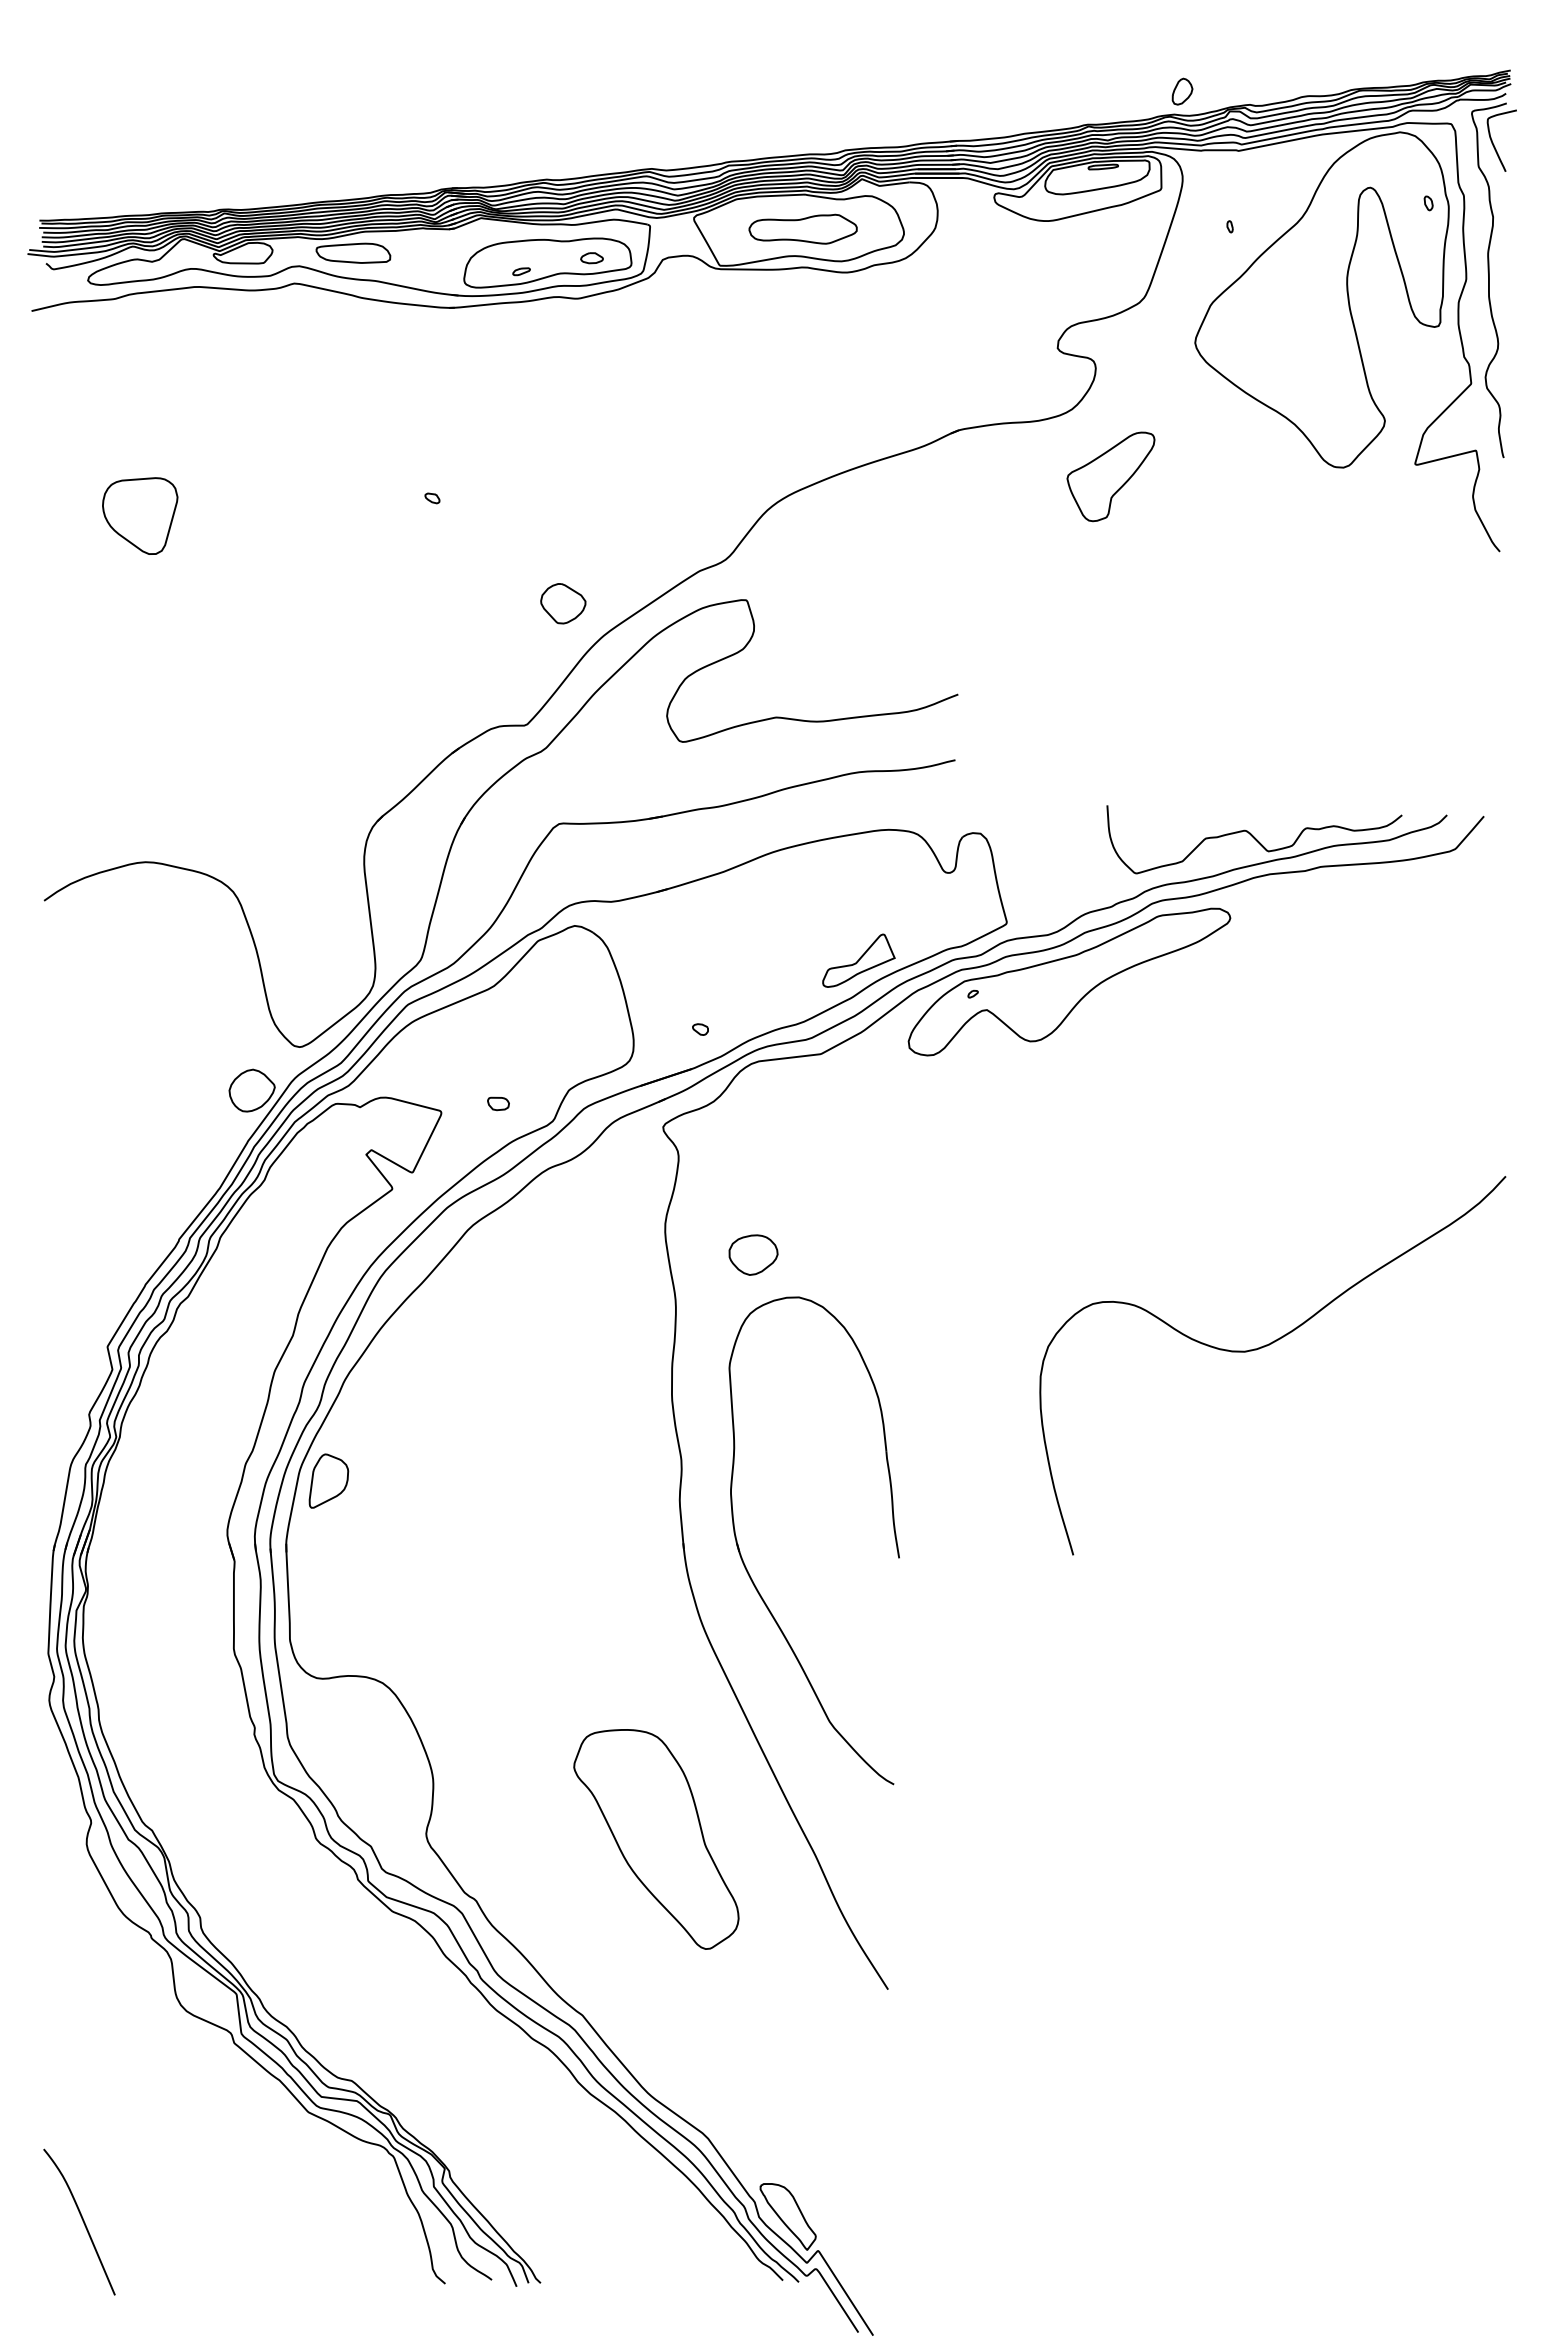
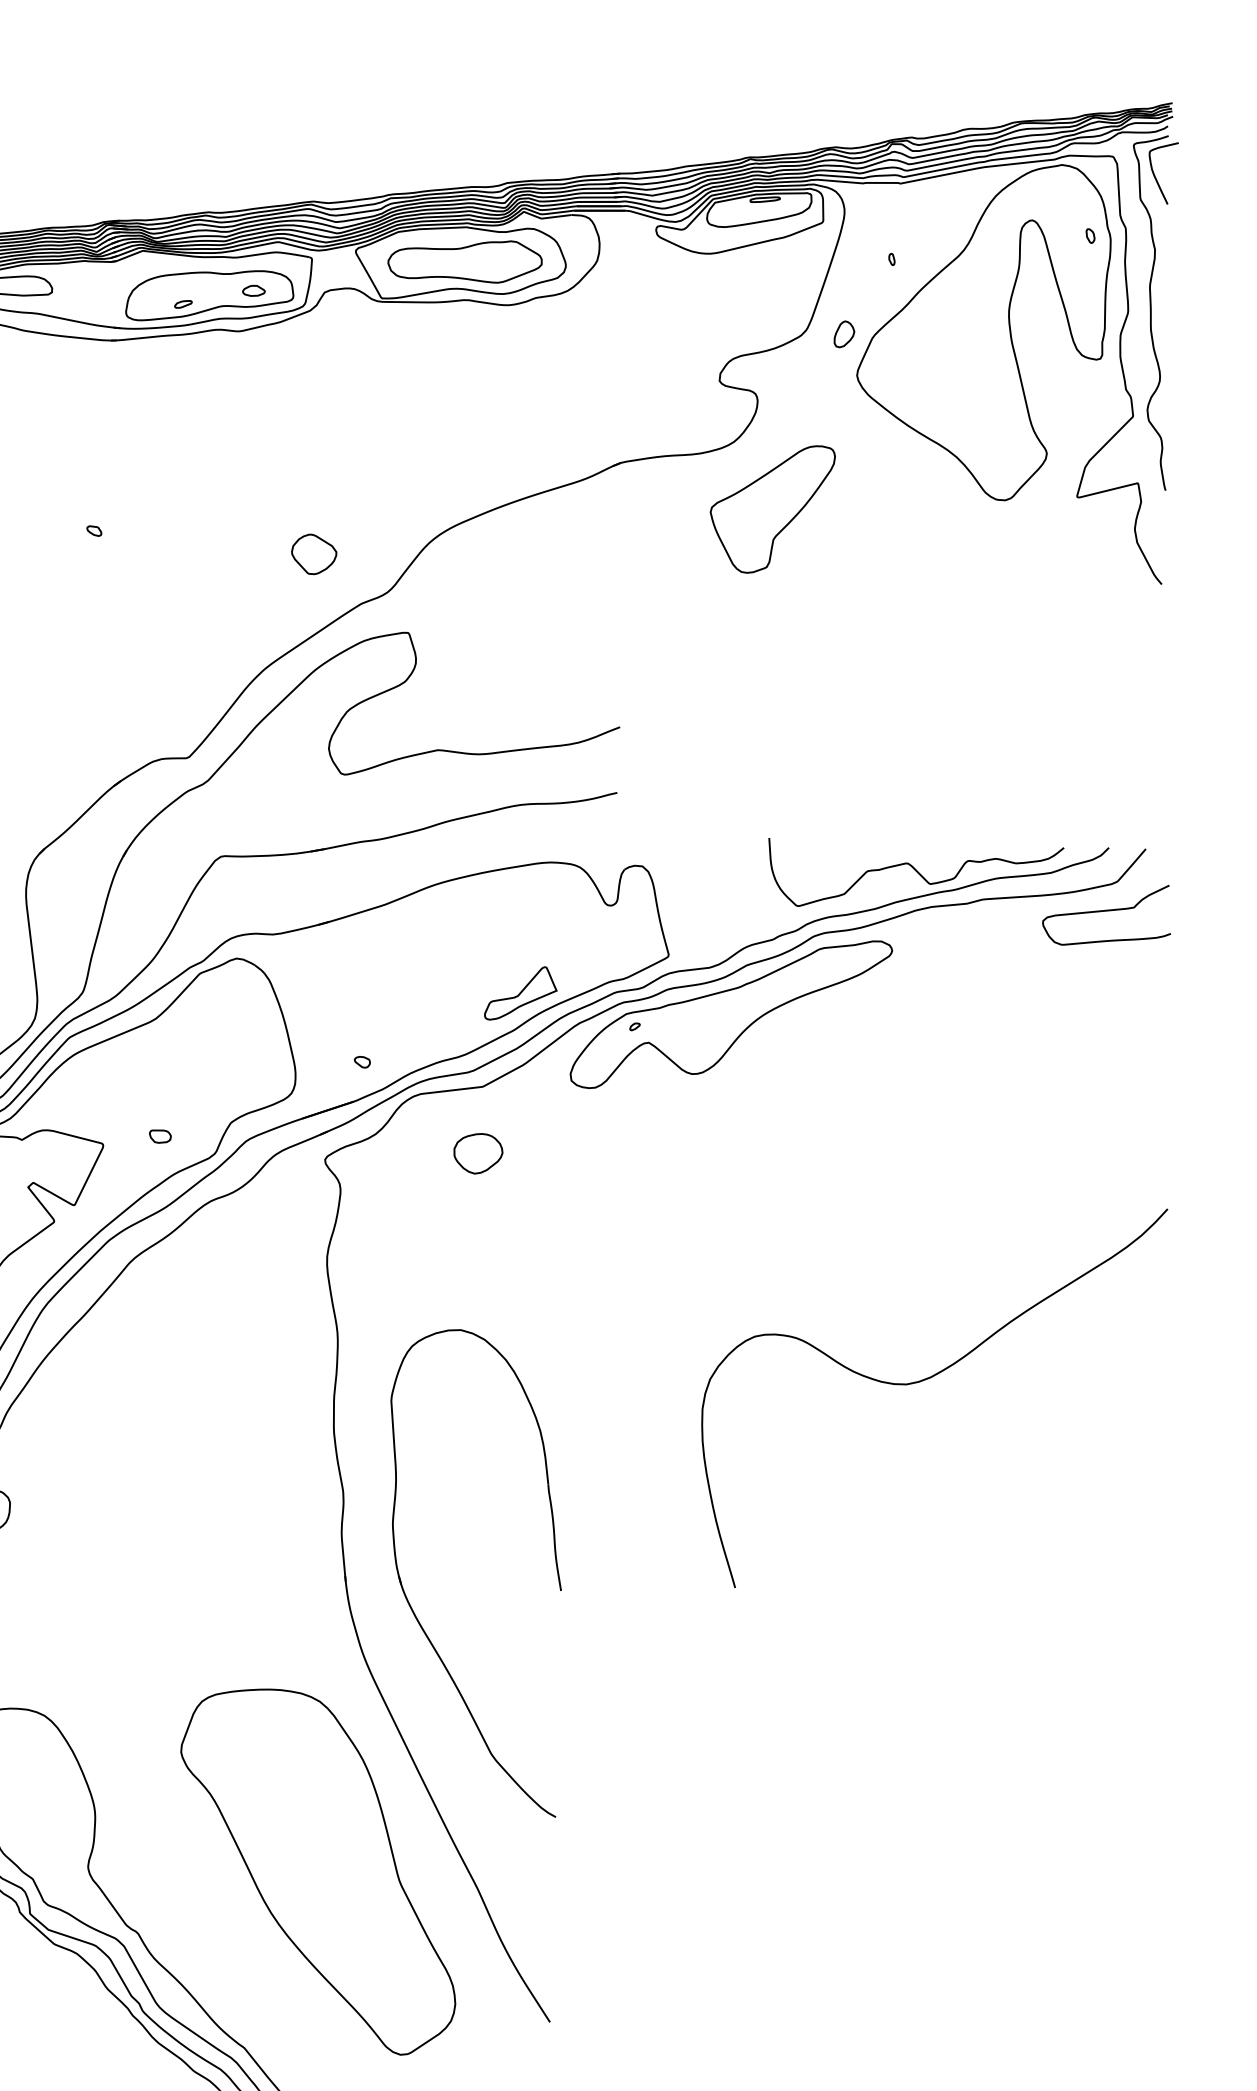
part: (1182, 91) -> (844, 334), moved
part: (802, 228) -> (464, 261), size x1.43
part: (1110, 476) -> (772, 509), size x1.43
part: (563, 603) -> (314, 554), moved
curve: (1442, 879) -> (1104, 912), added
part: (753, 1254) -> (478, 1153), moved
part: (656, 1839) -> (318, 1872), size x1.67

